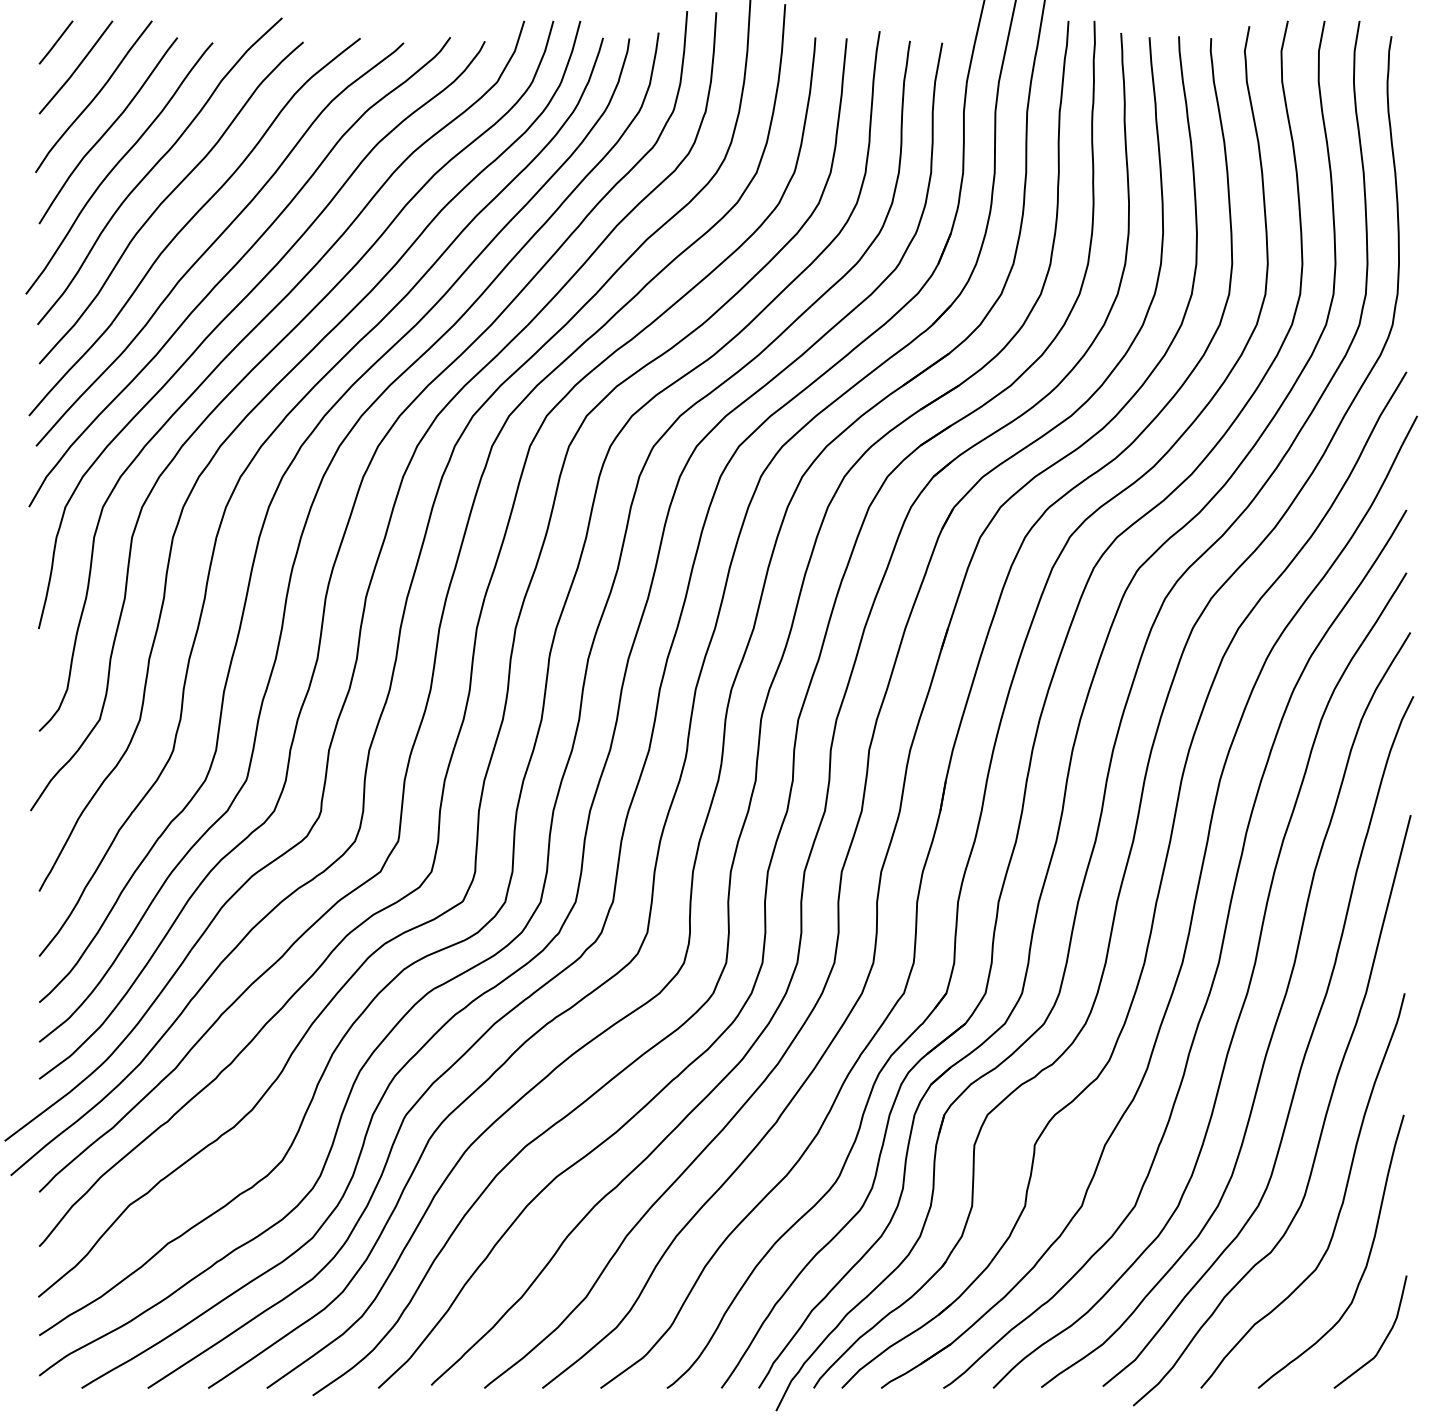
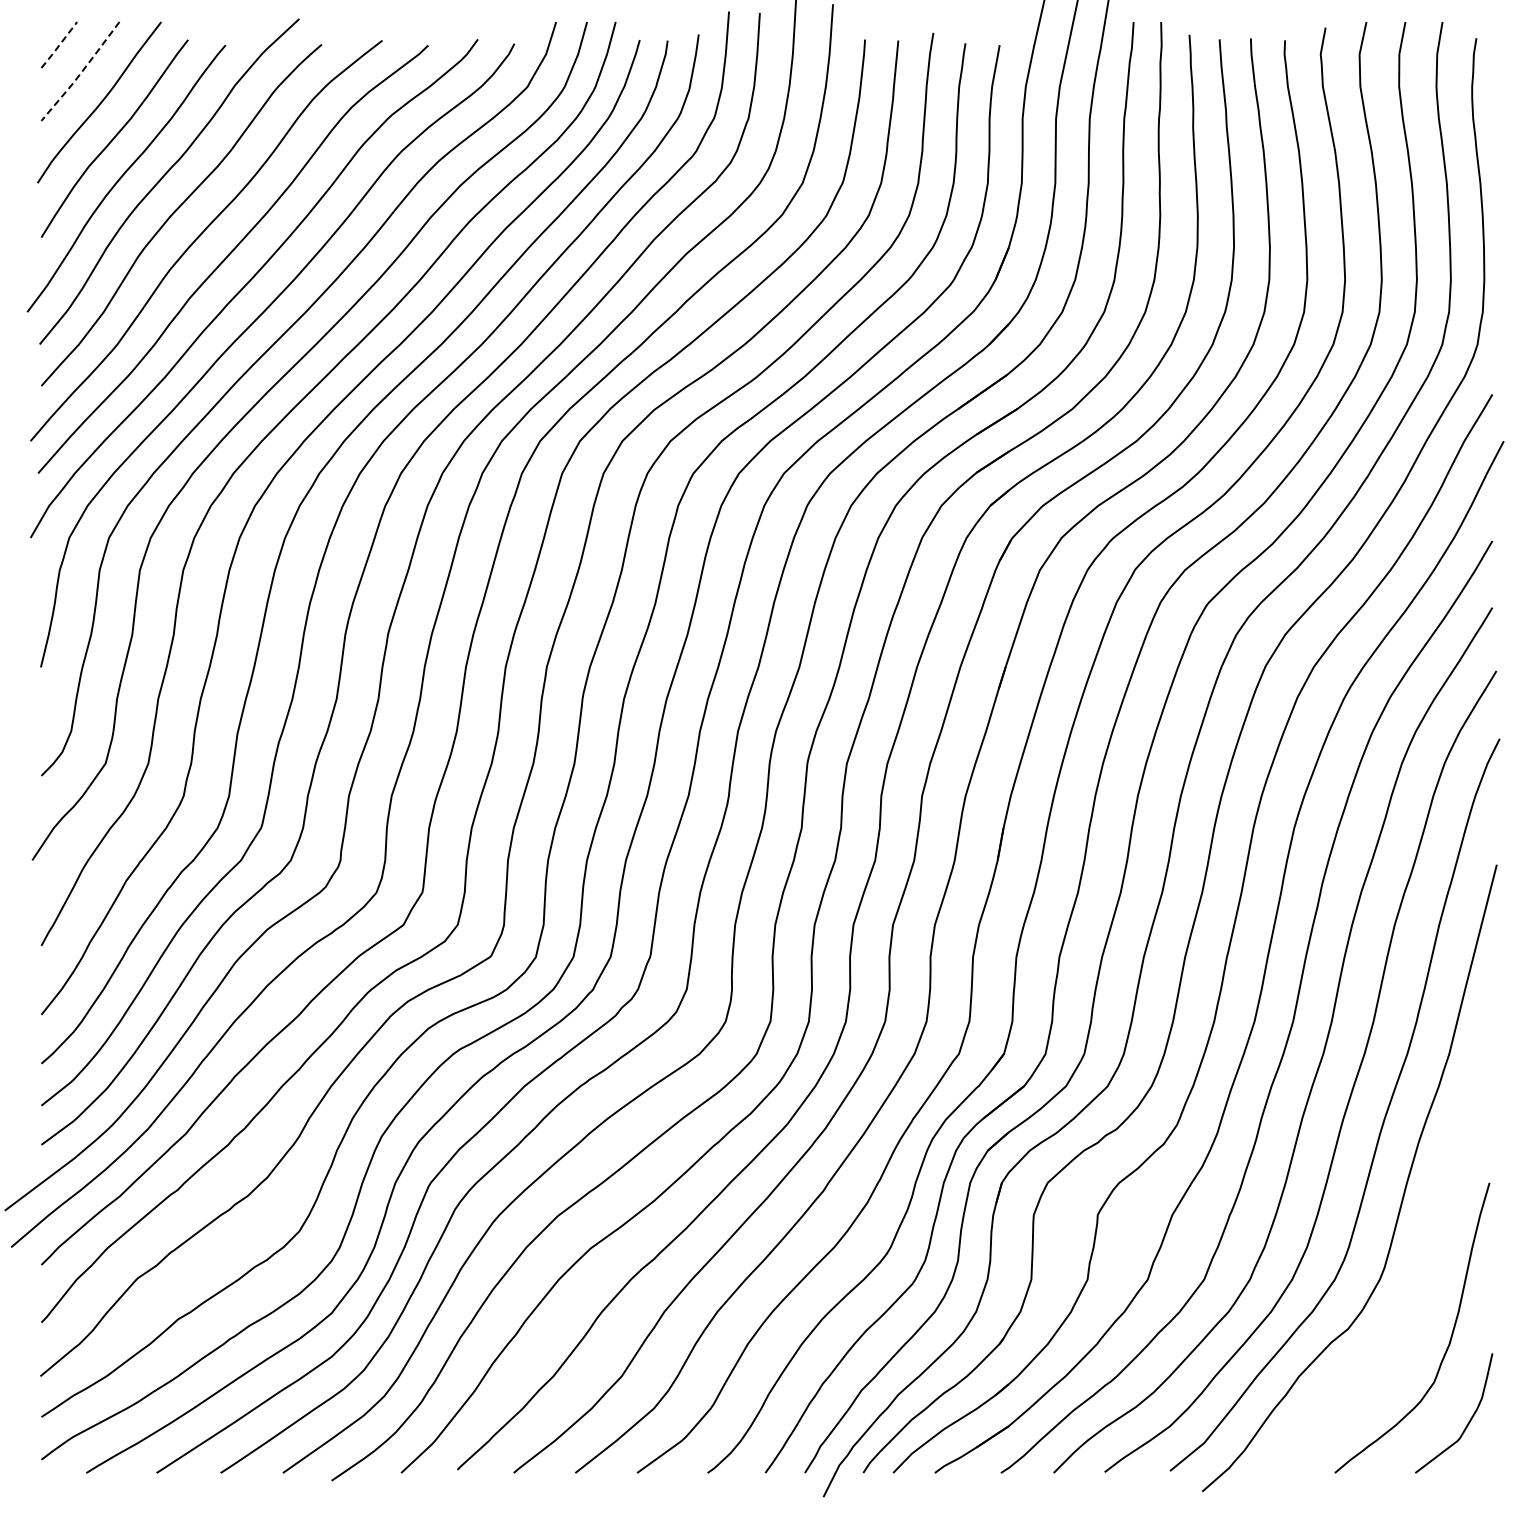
line: (56, 43) -> (59, 45), solid -> dashed
line: (76, 68) -> (81, 72), solid -> dashed
curve: (1342, 1199) -> (1424, 1272), removed

